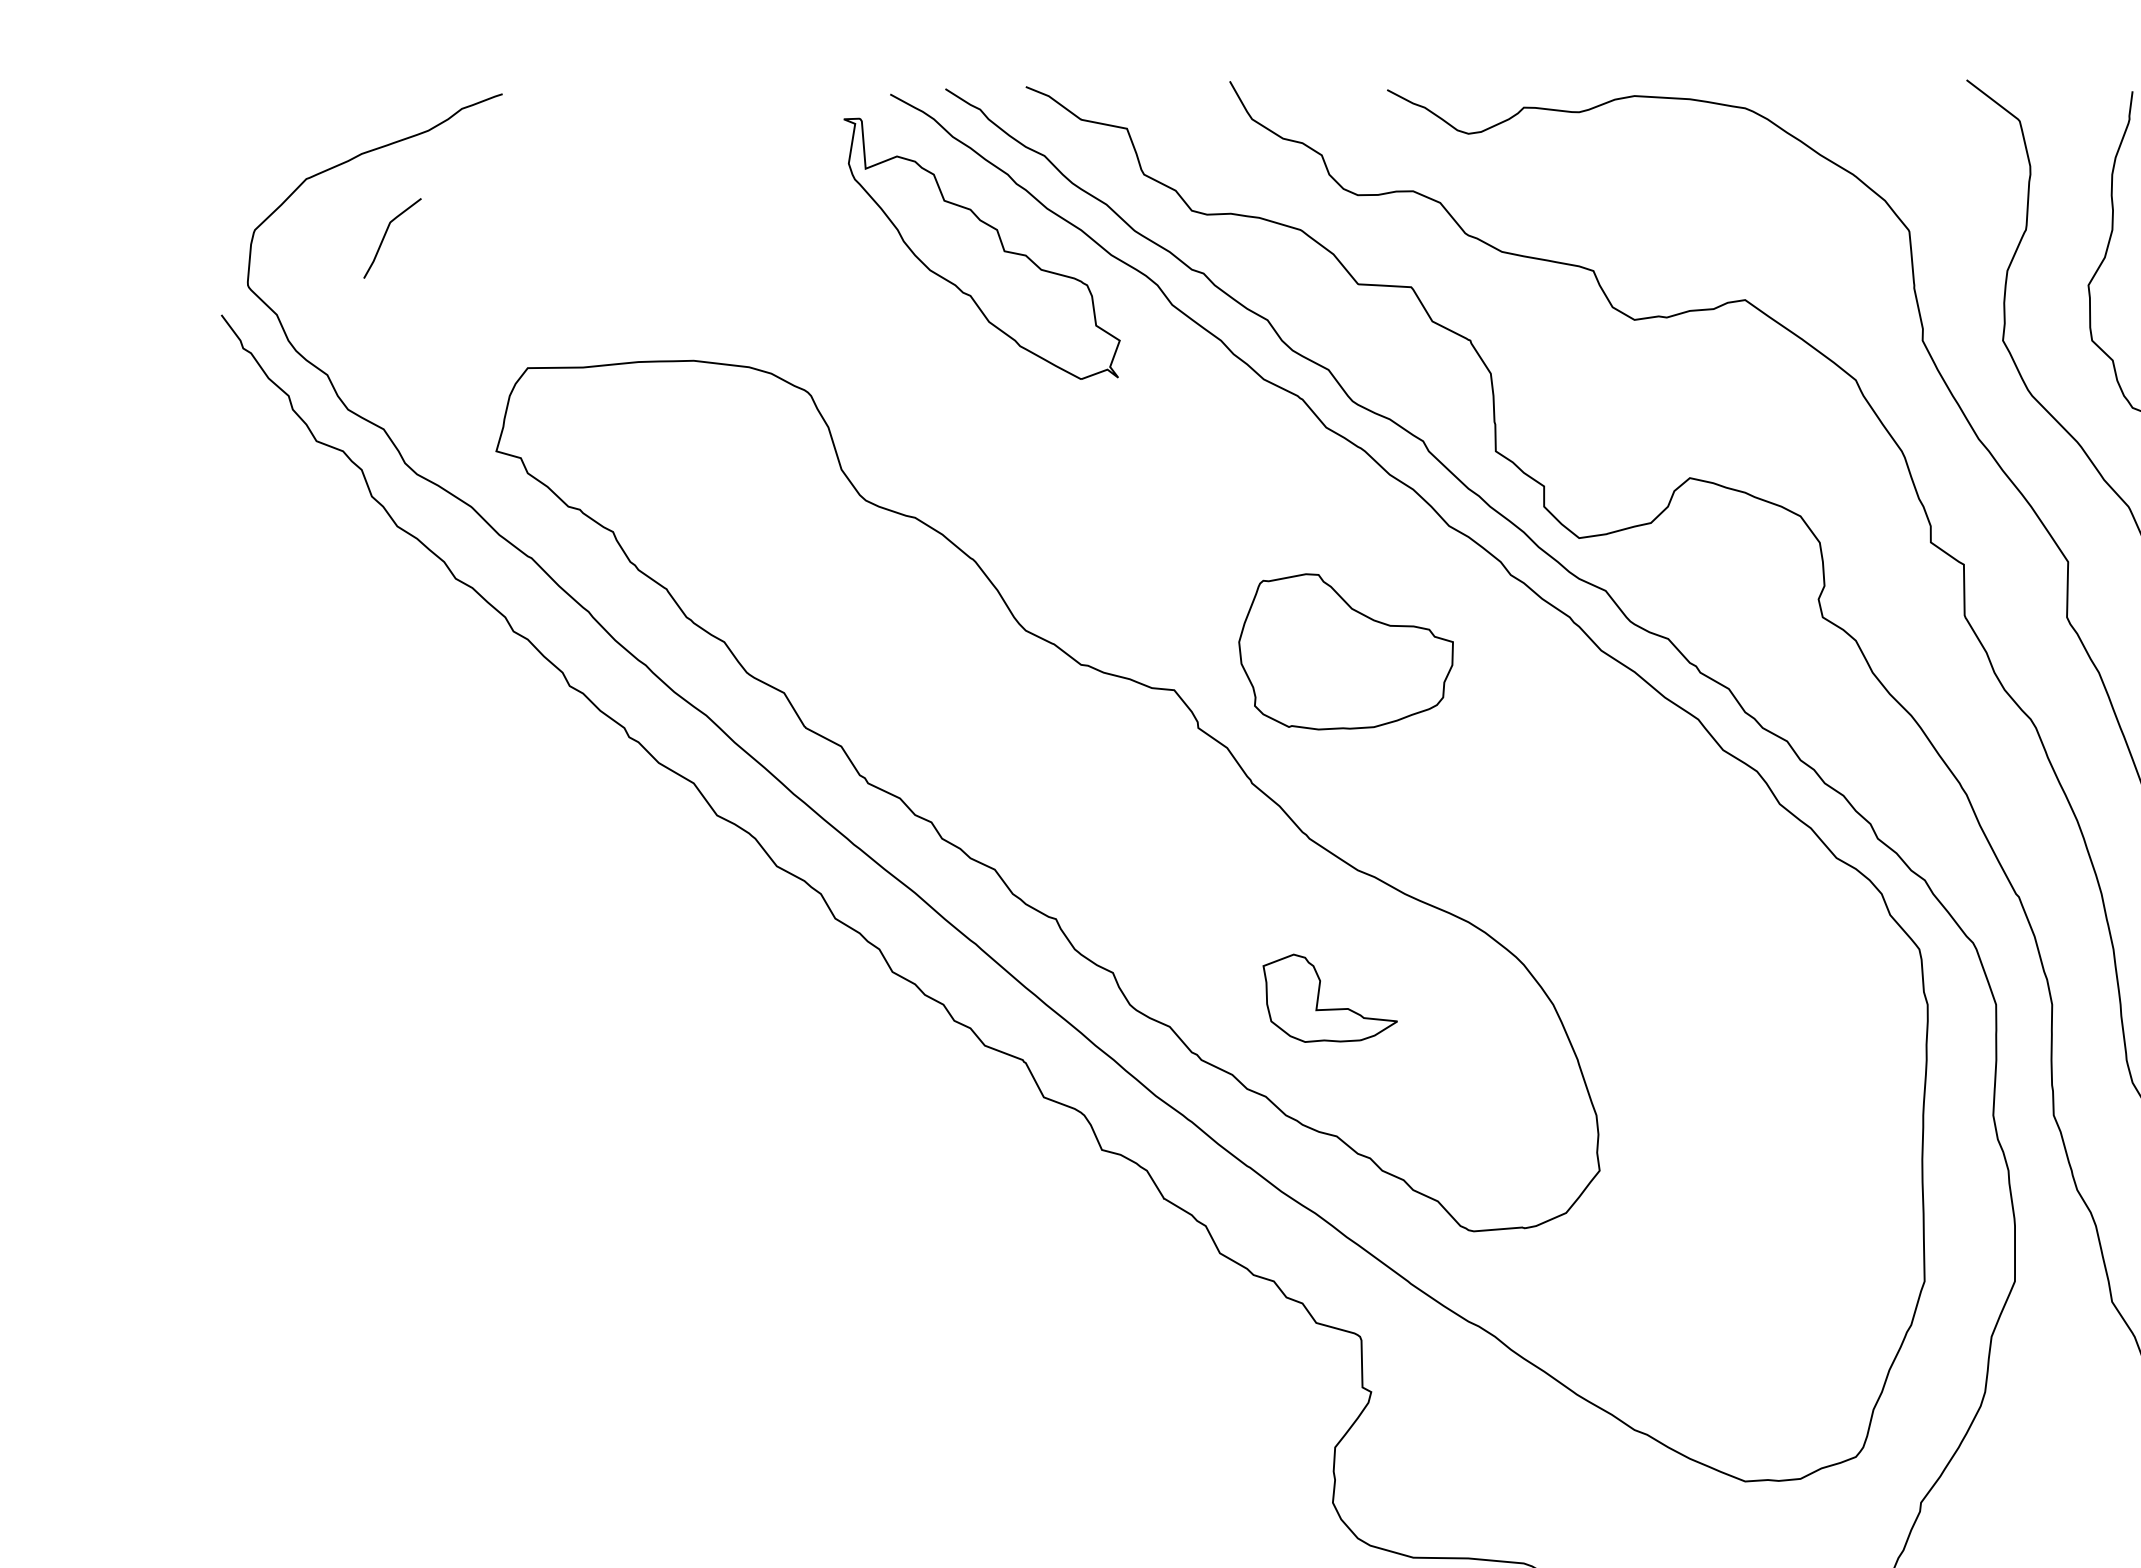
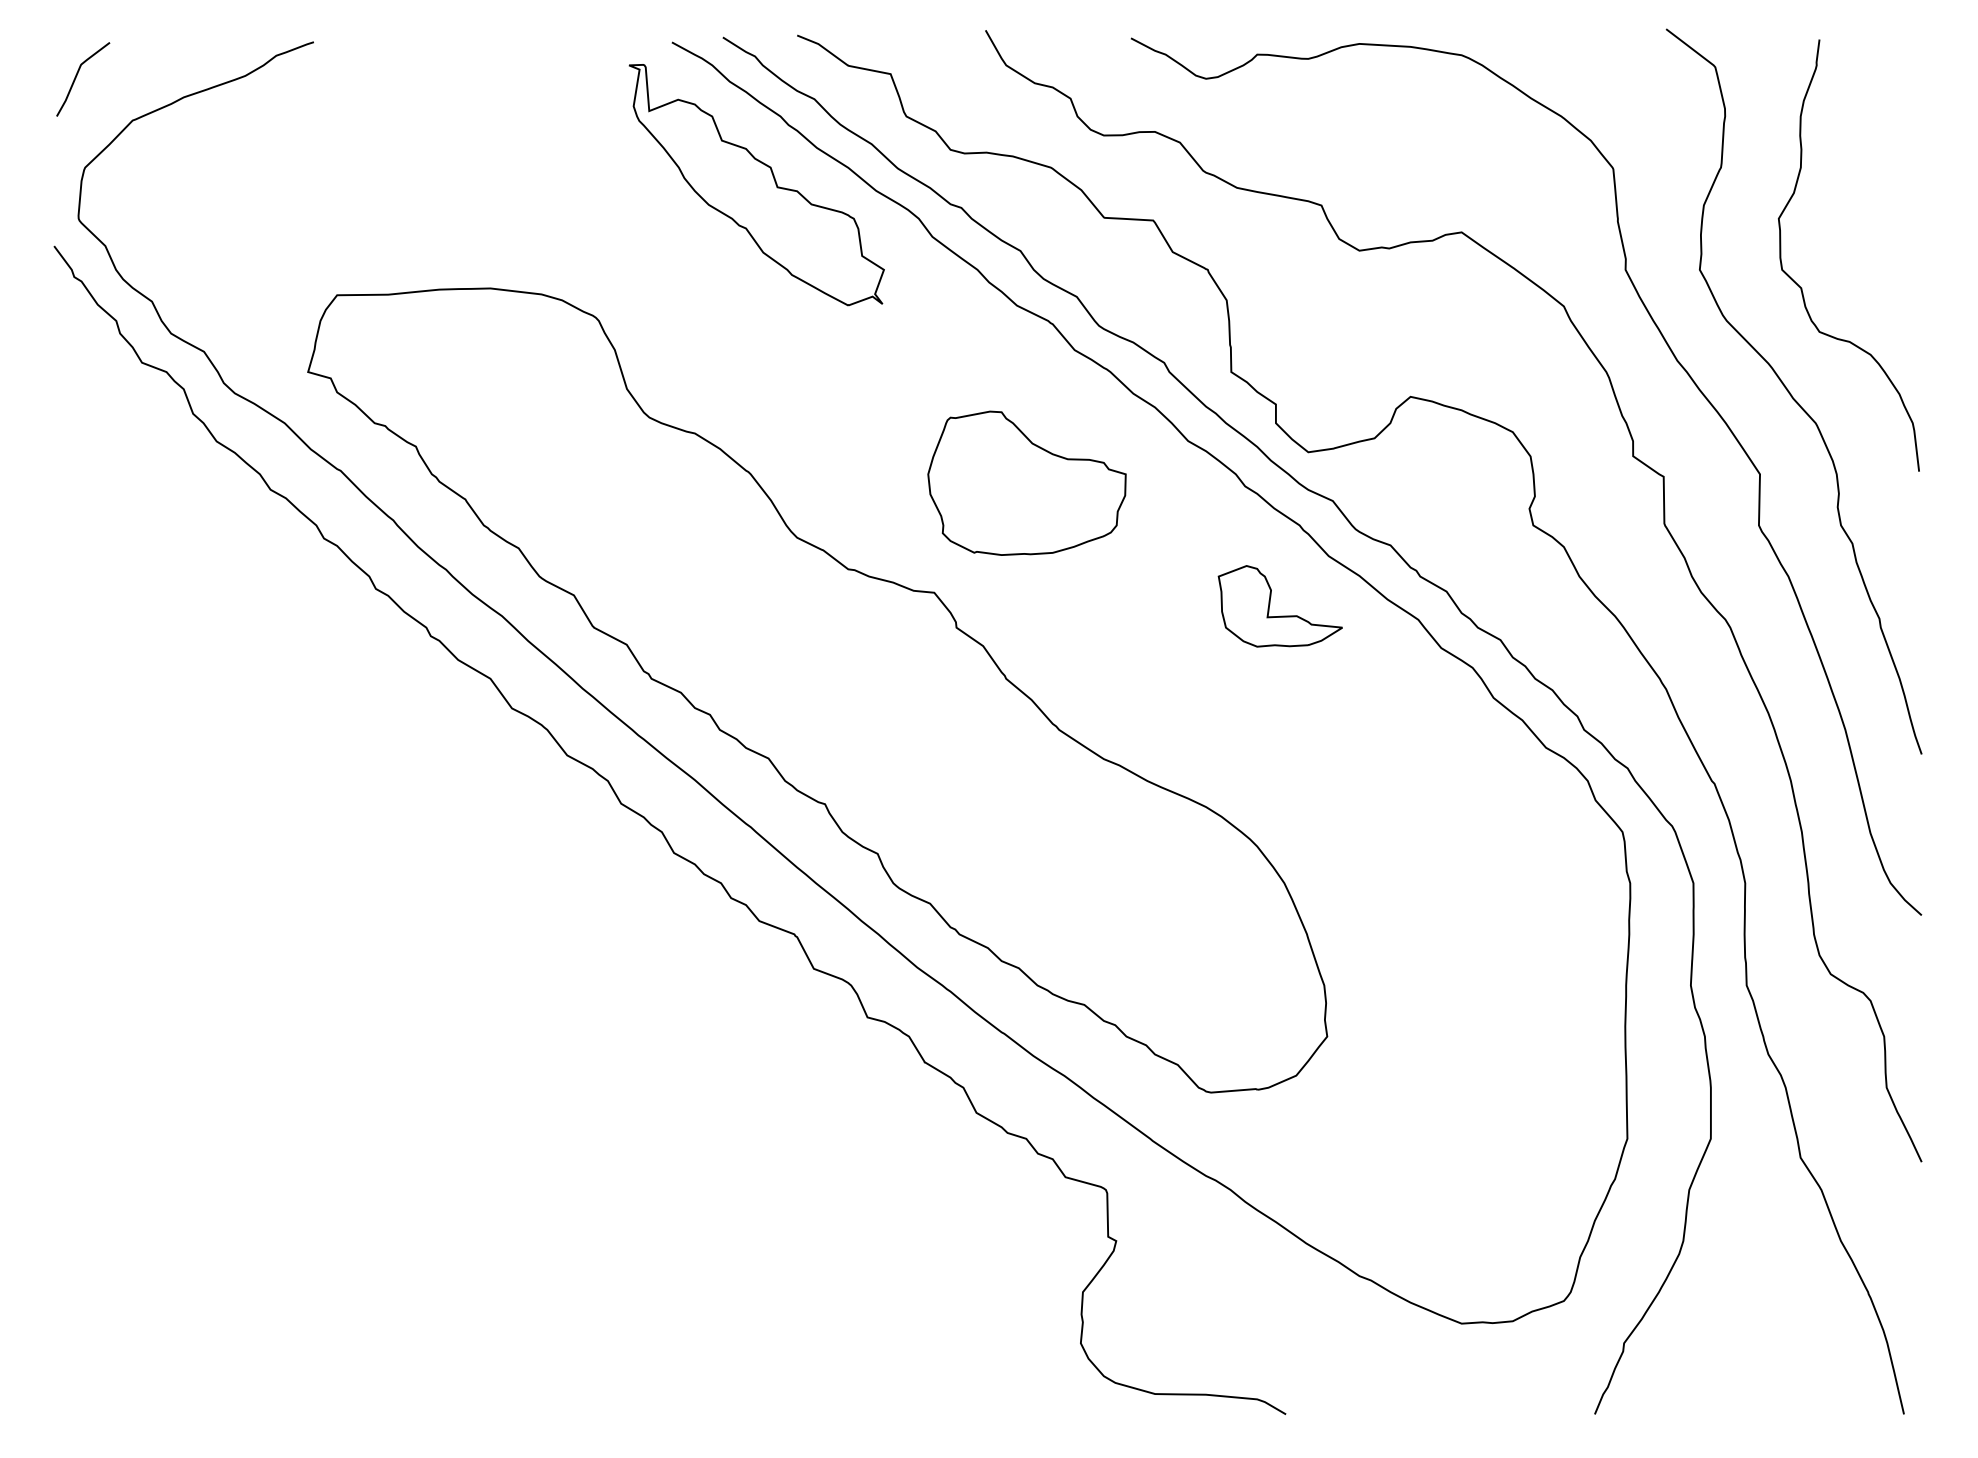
curve: (385, 237) -> (76, 78), moved
part: (1345, 650) -> (1026, 482), moved
part: (1330, 1008) -> (1280, 615), moved

